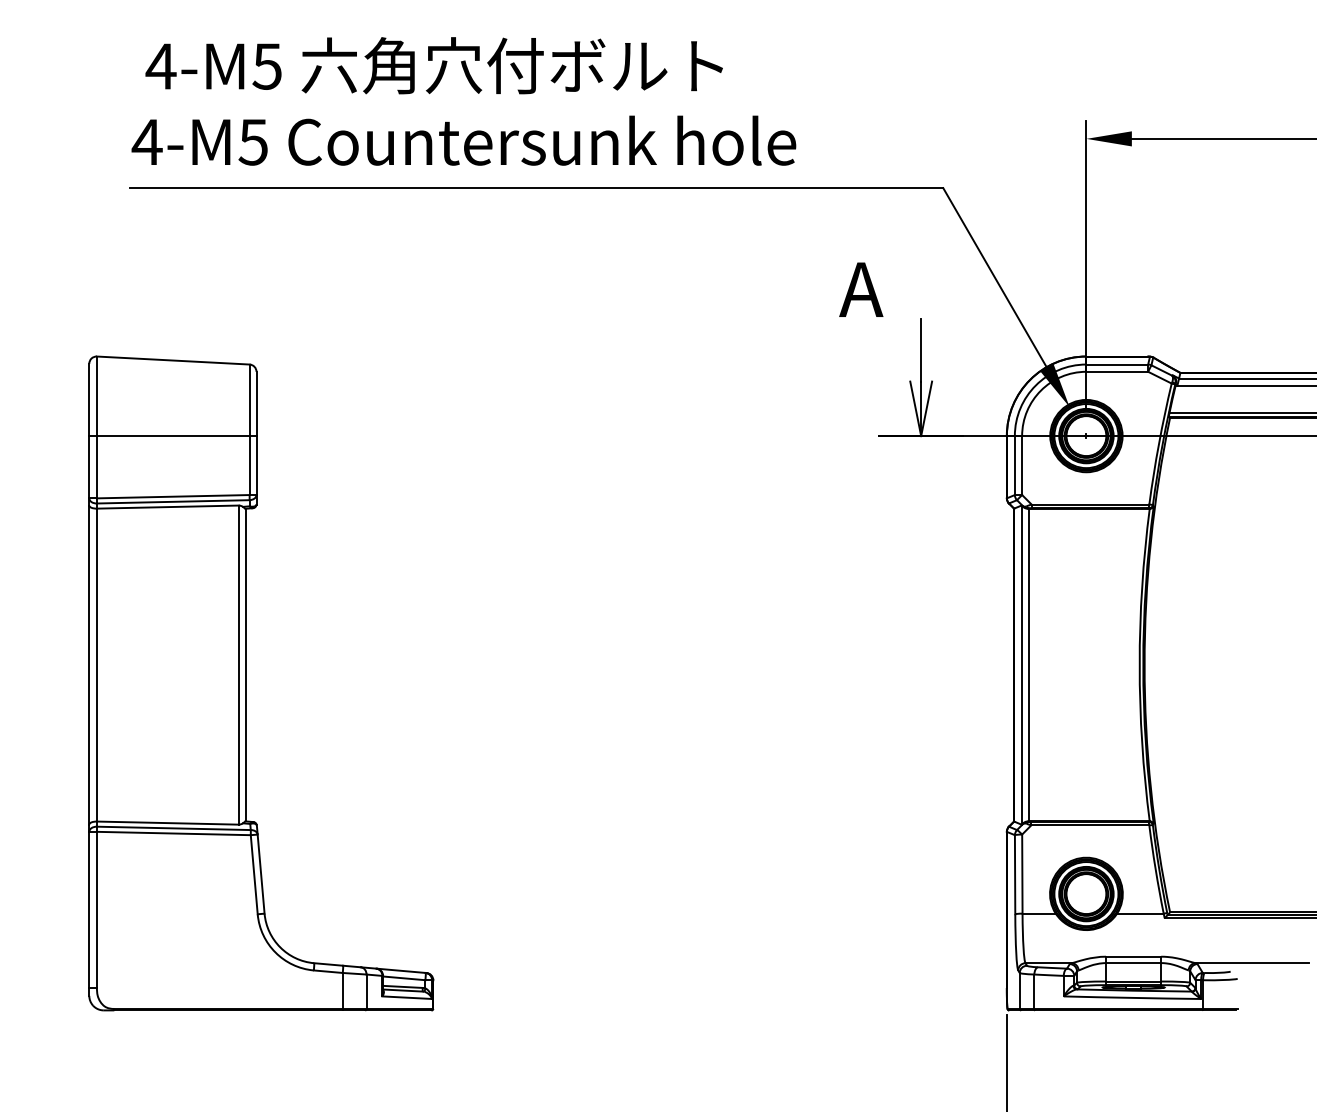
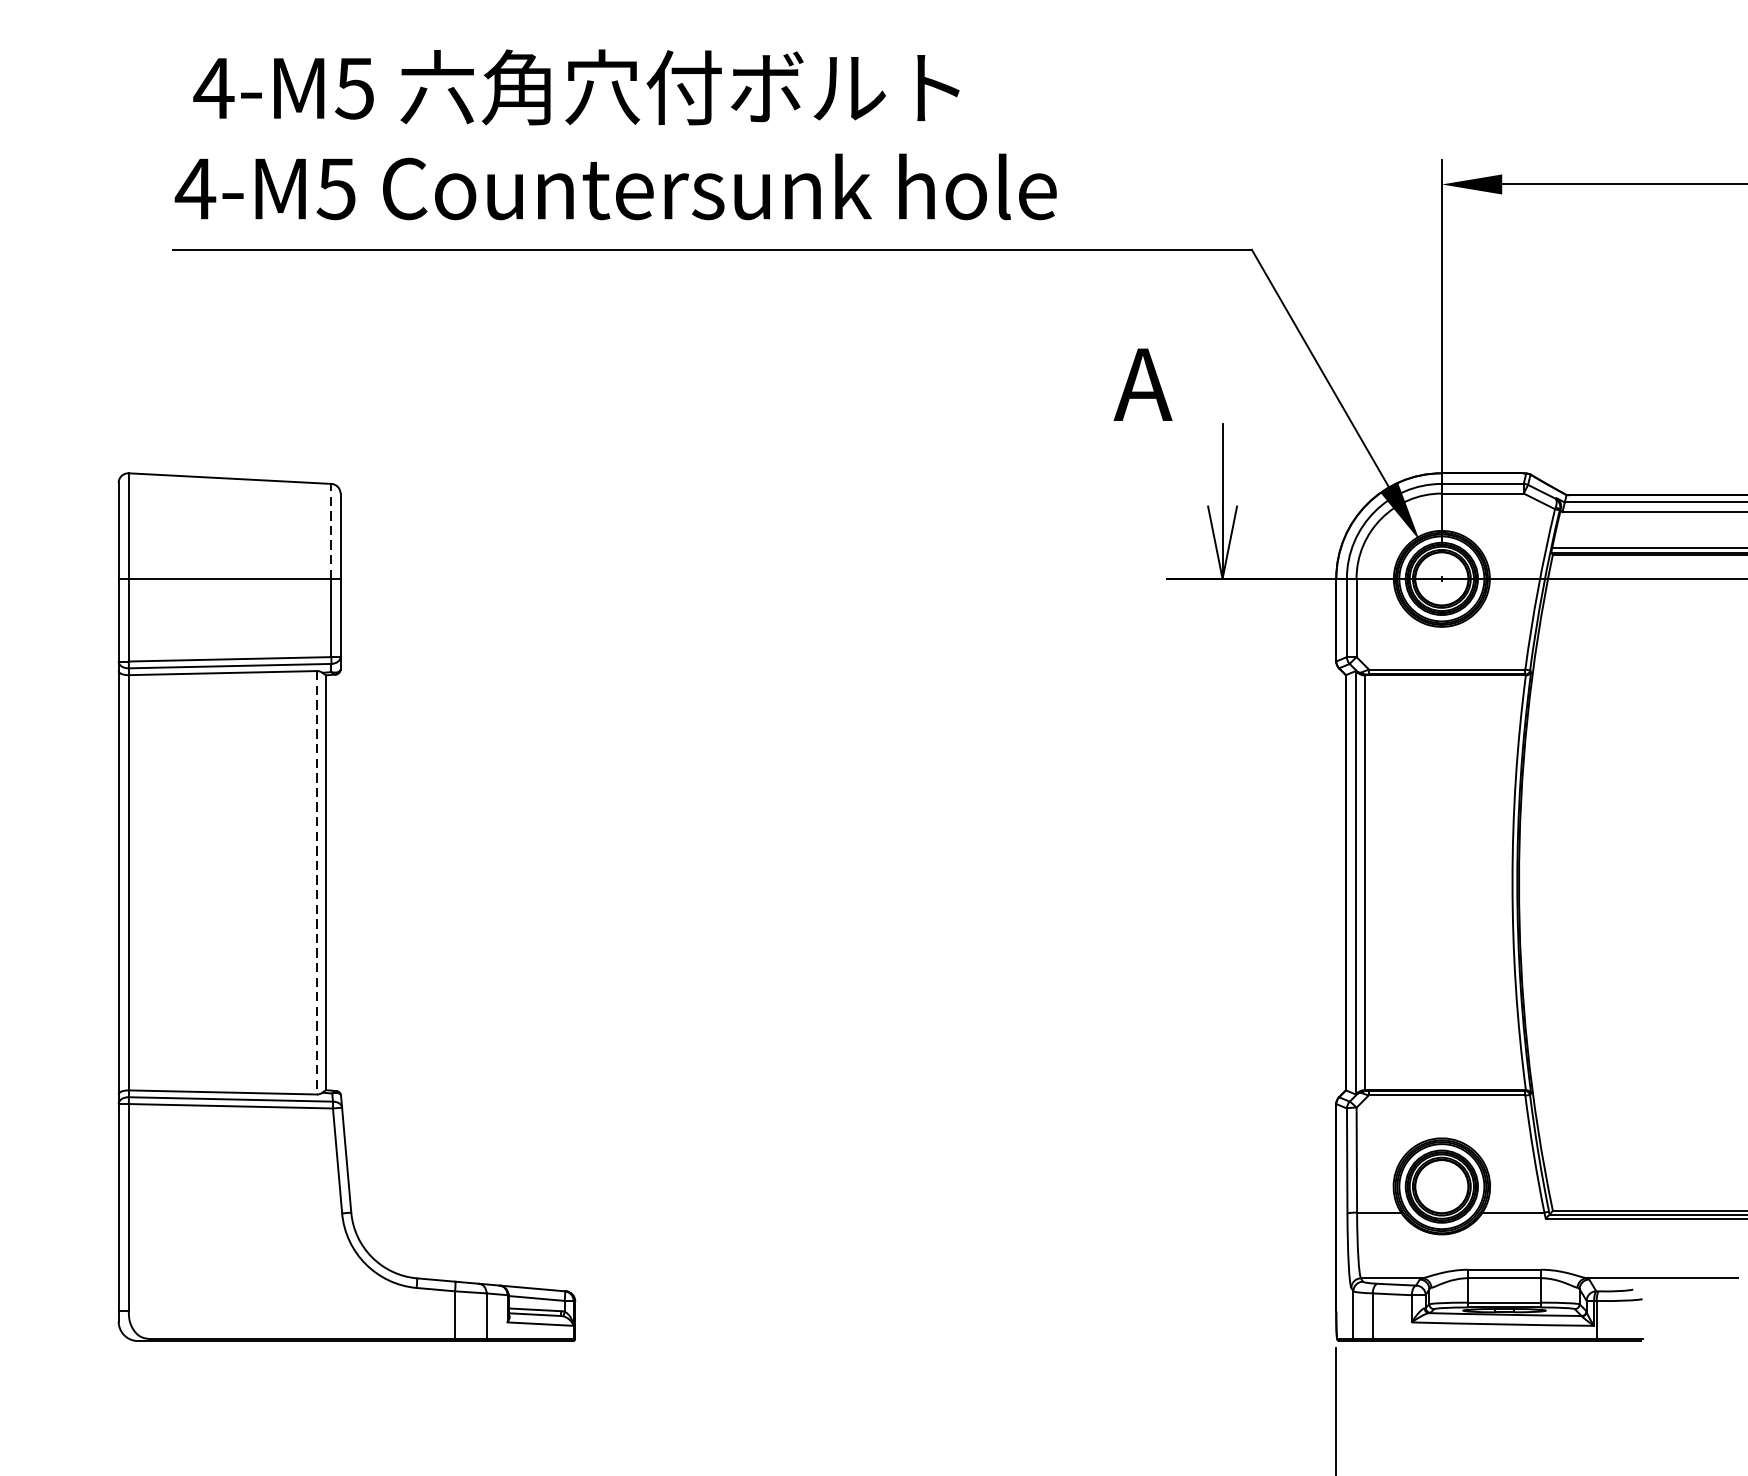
line: (249, 400) -> (331, 531), solid -> dashed
line: (238, 665) -> (316, 883), solid -> dashed

